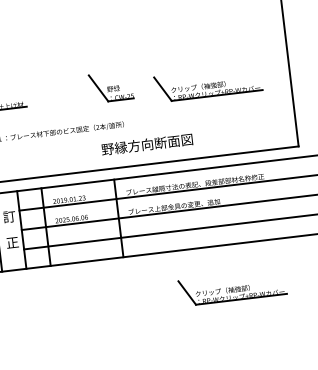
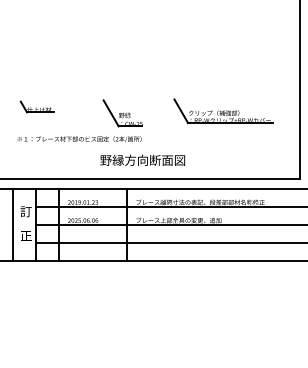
part: (110, 87) -> (122, 113), moved
text: (146, 143) -> (142, 159), moved
part: (232, 286) -> (223, 300), removed

